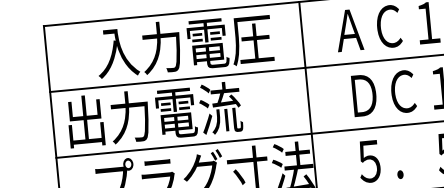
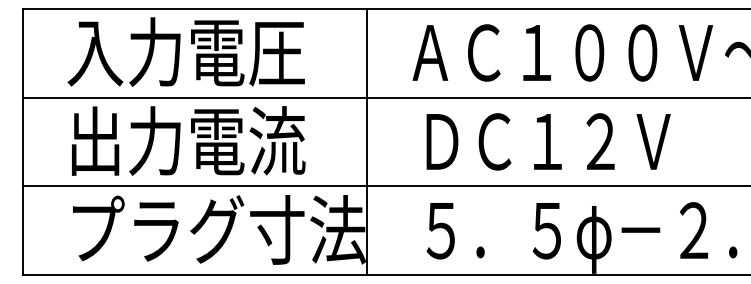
text: (184, 44) -> (185, 51), moved
text: (154, 114) -> (188, 140), moved

